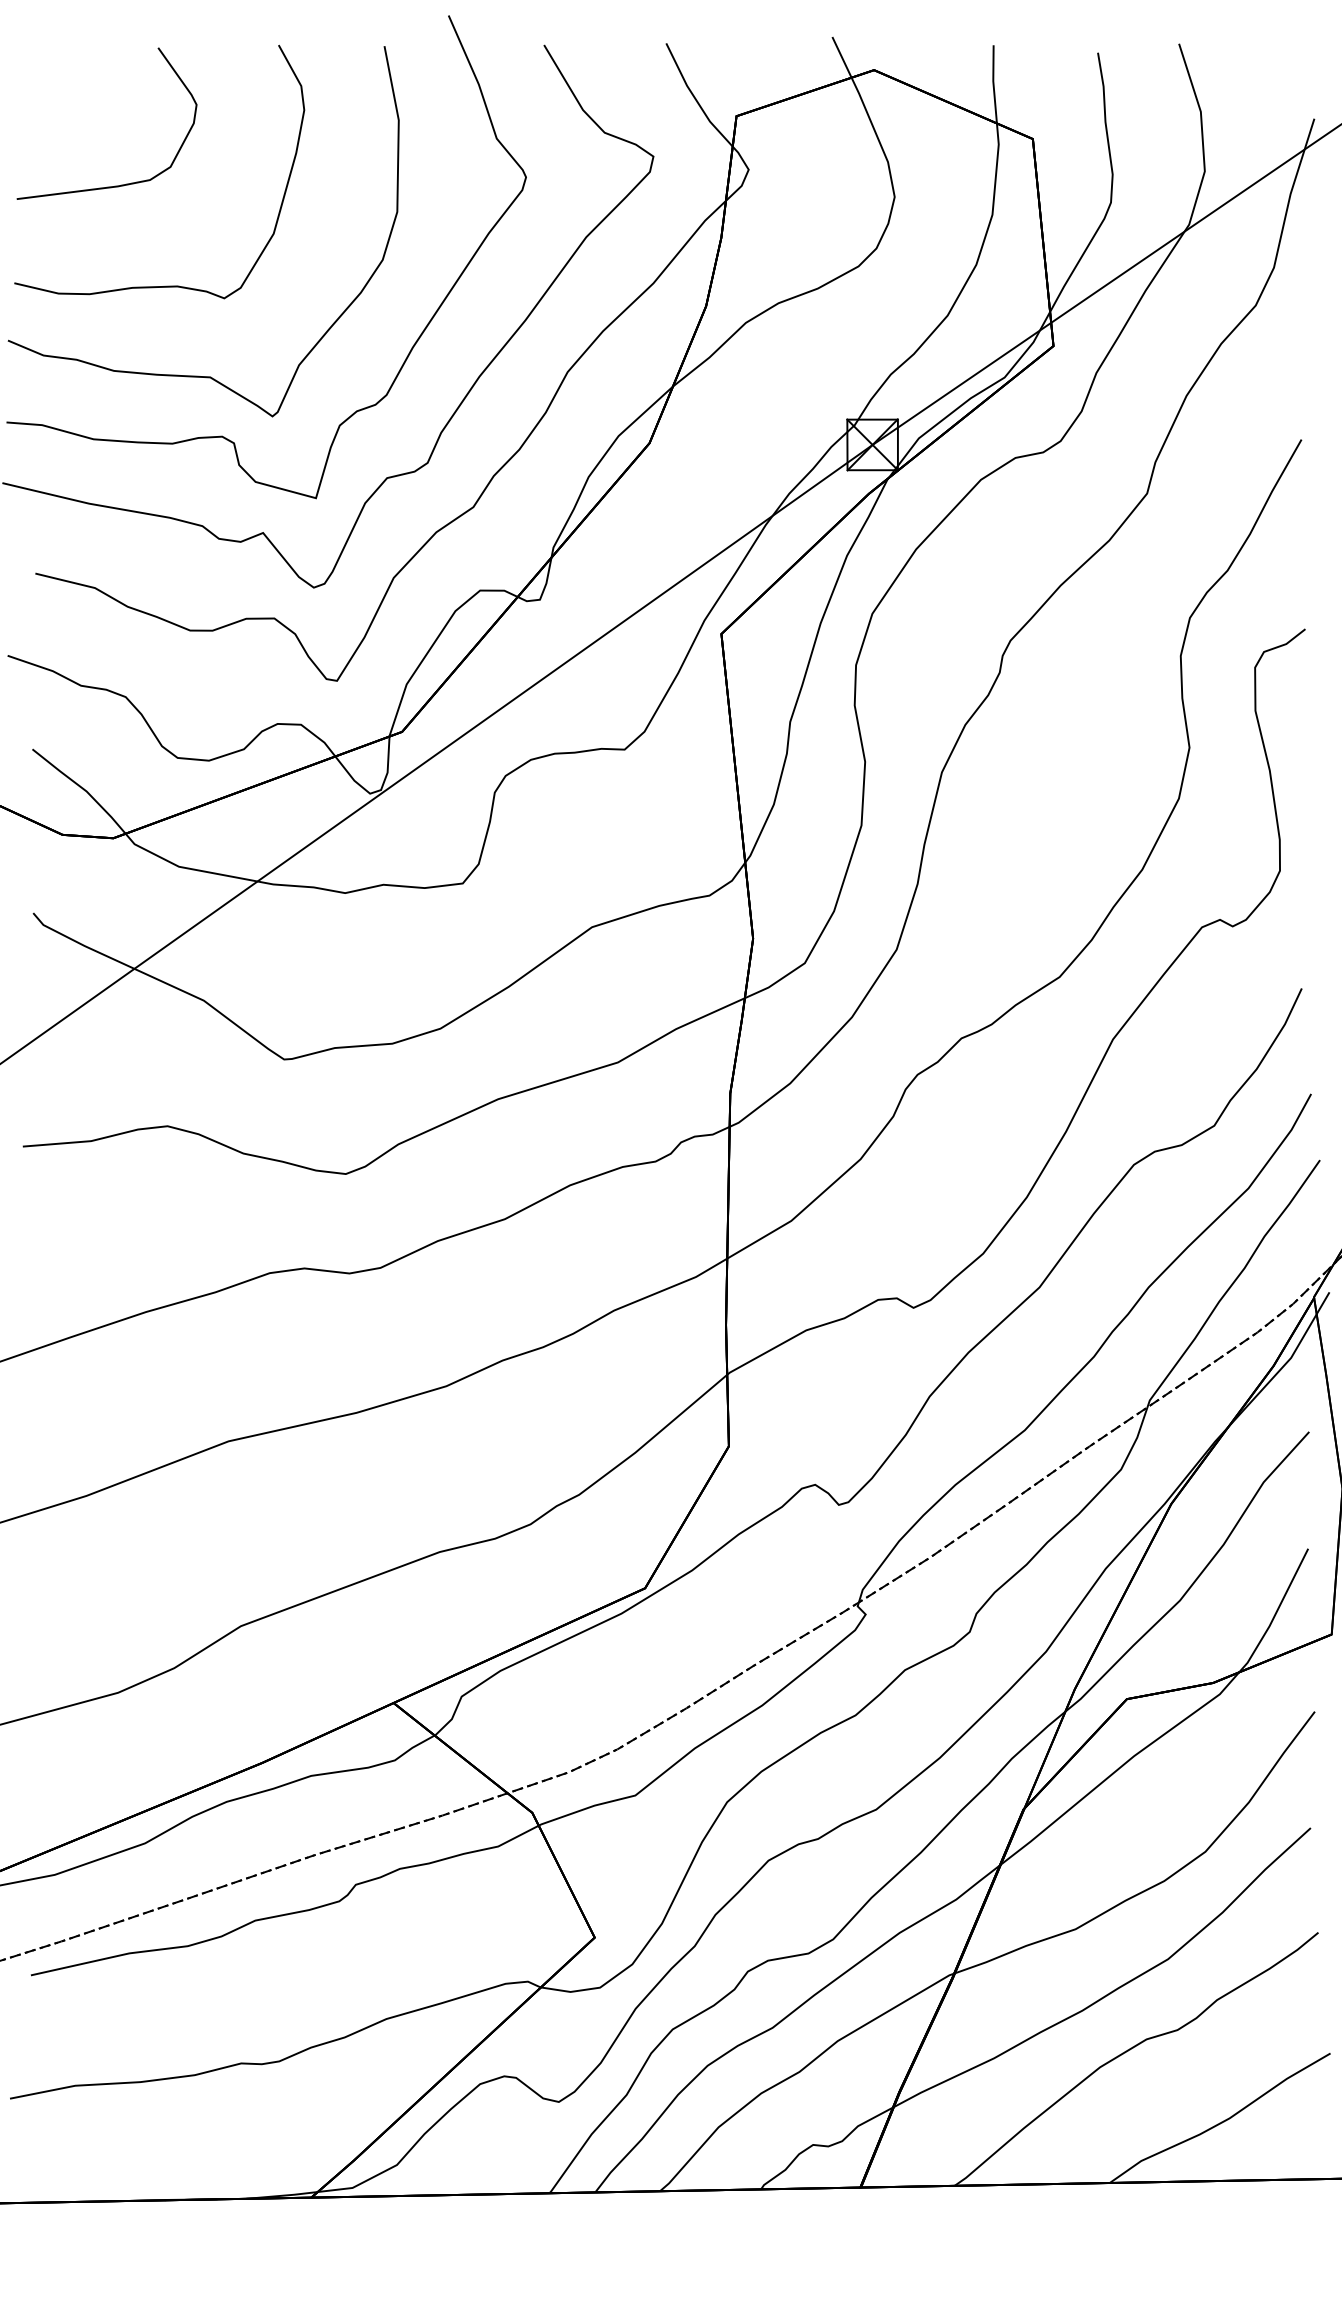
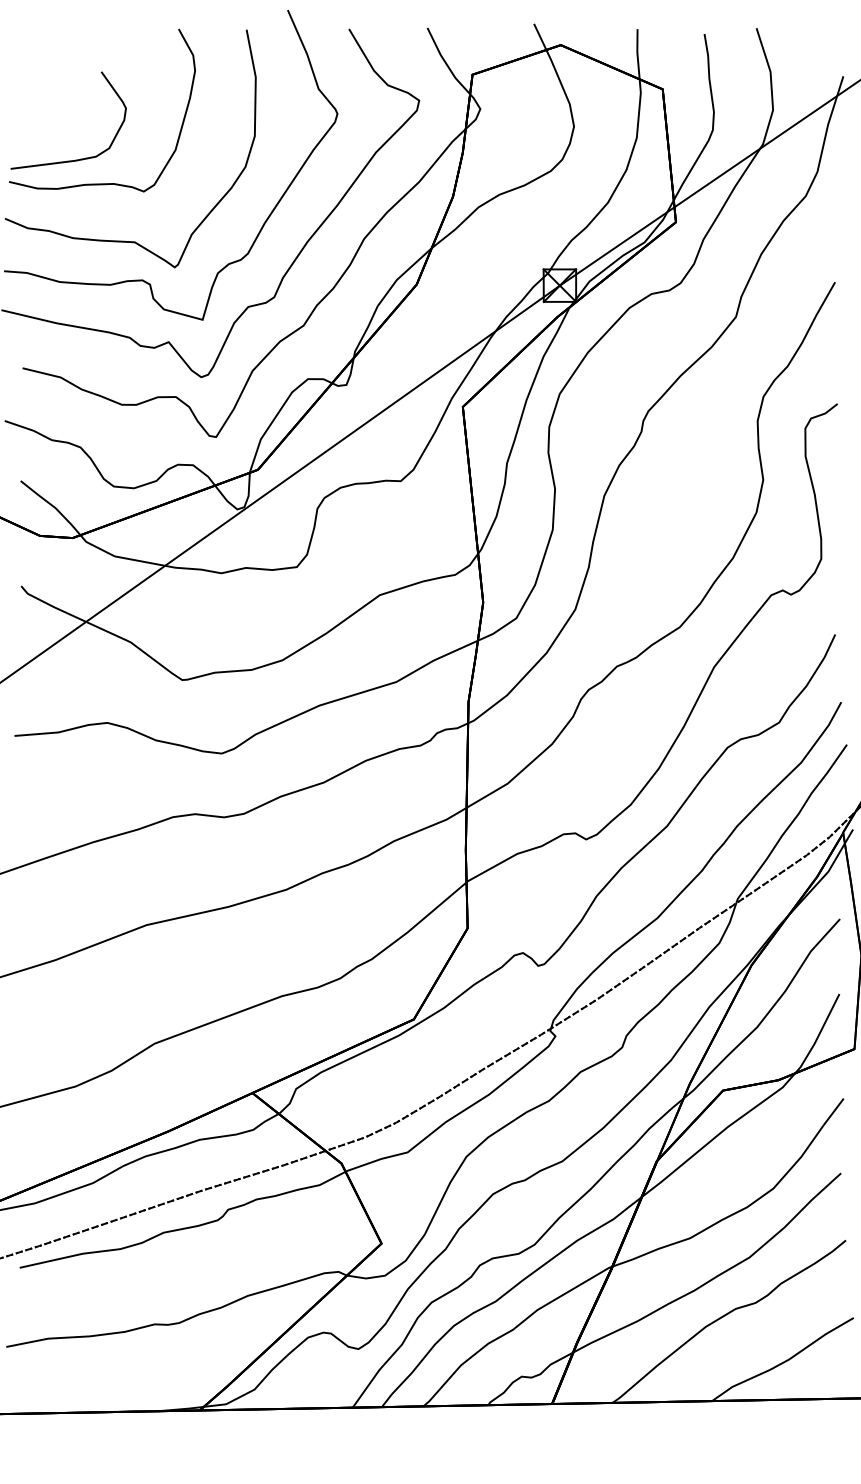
curve: (117, 184) -> (75, 159), moved

